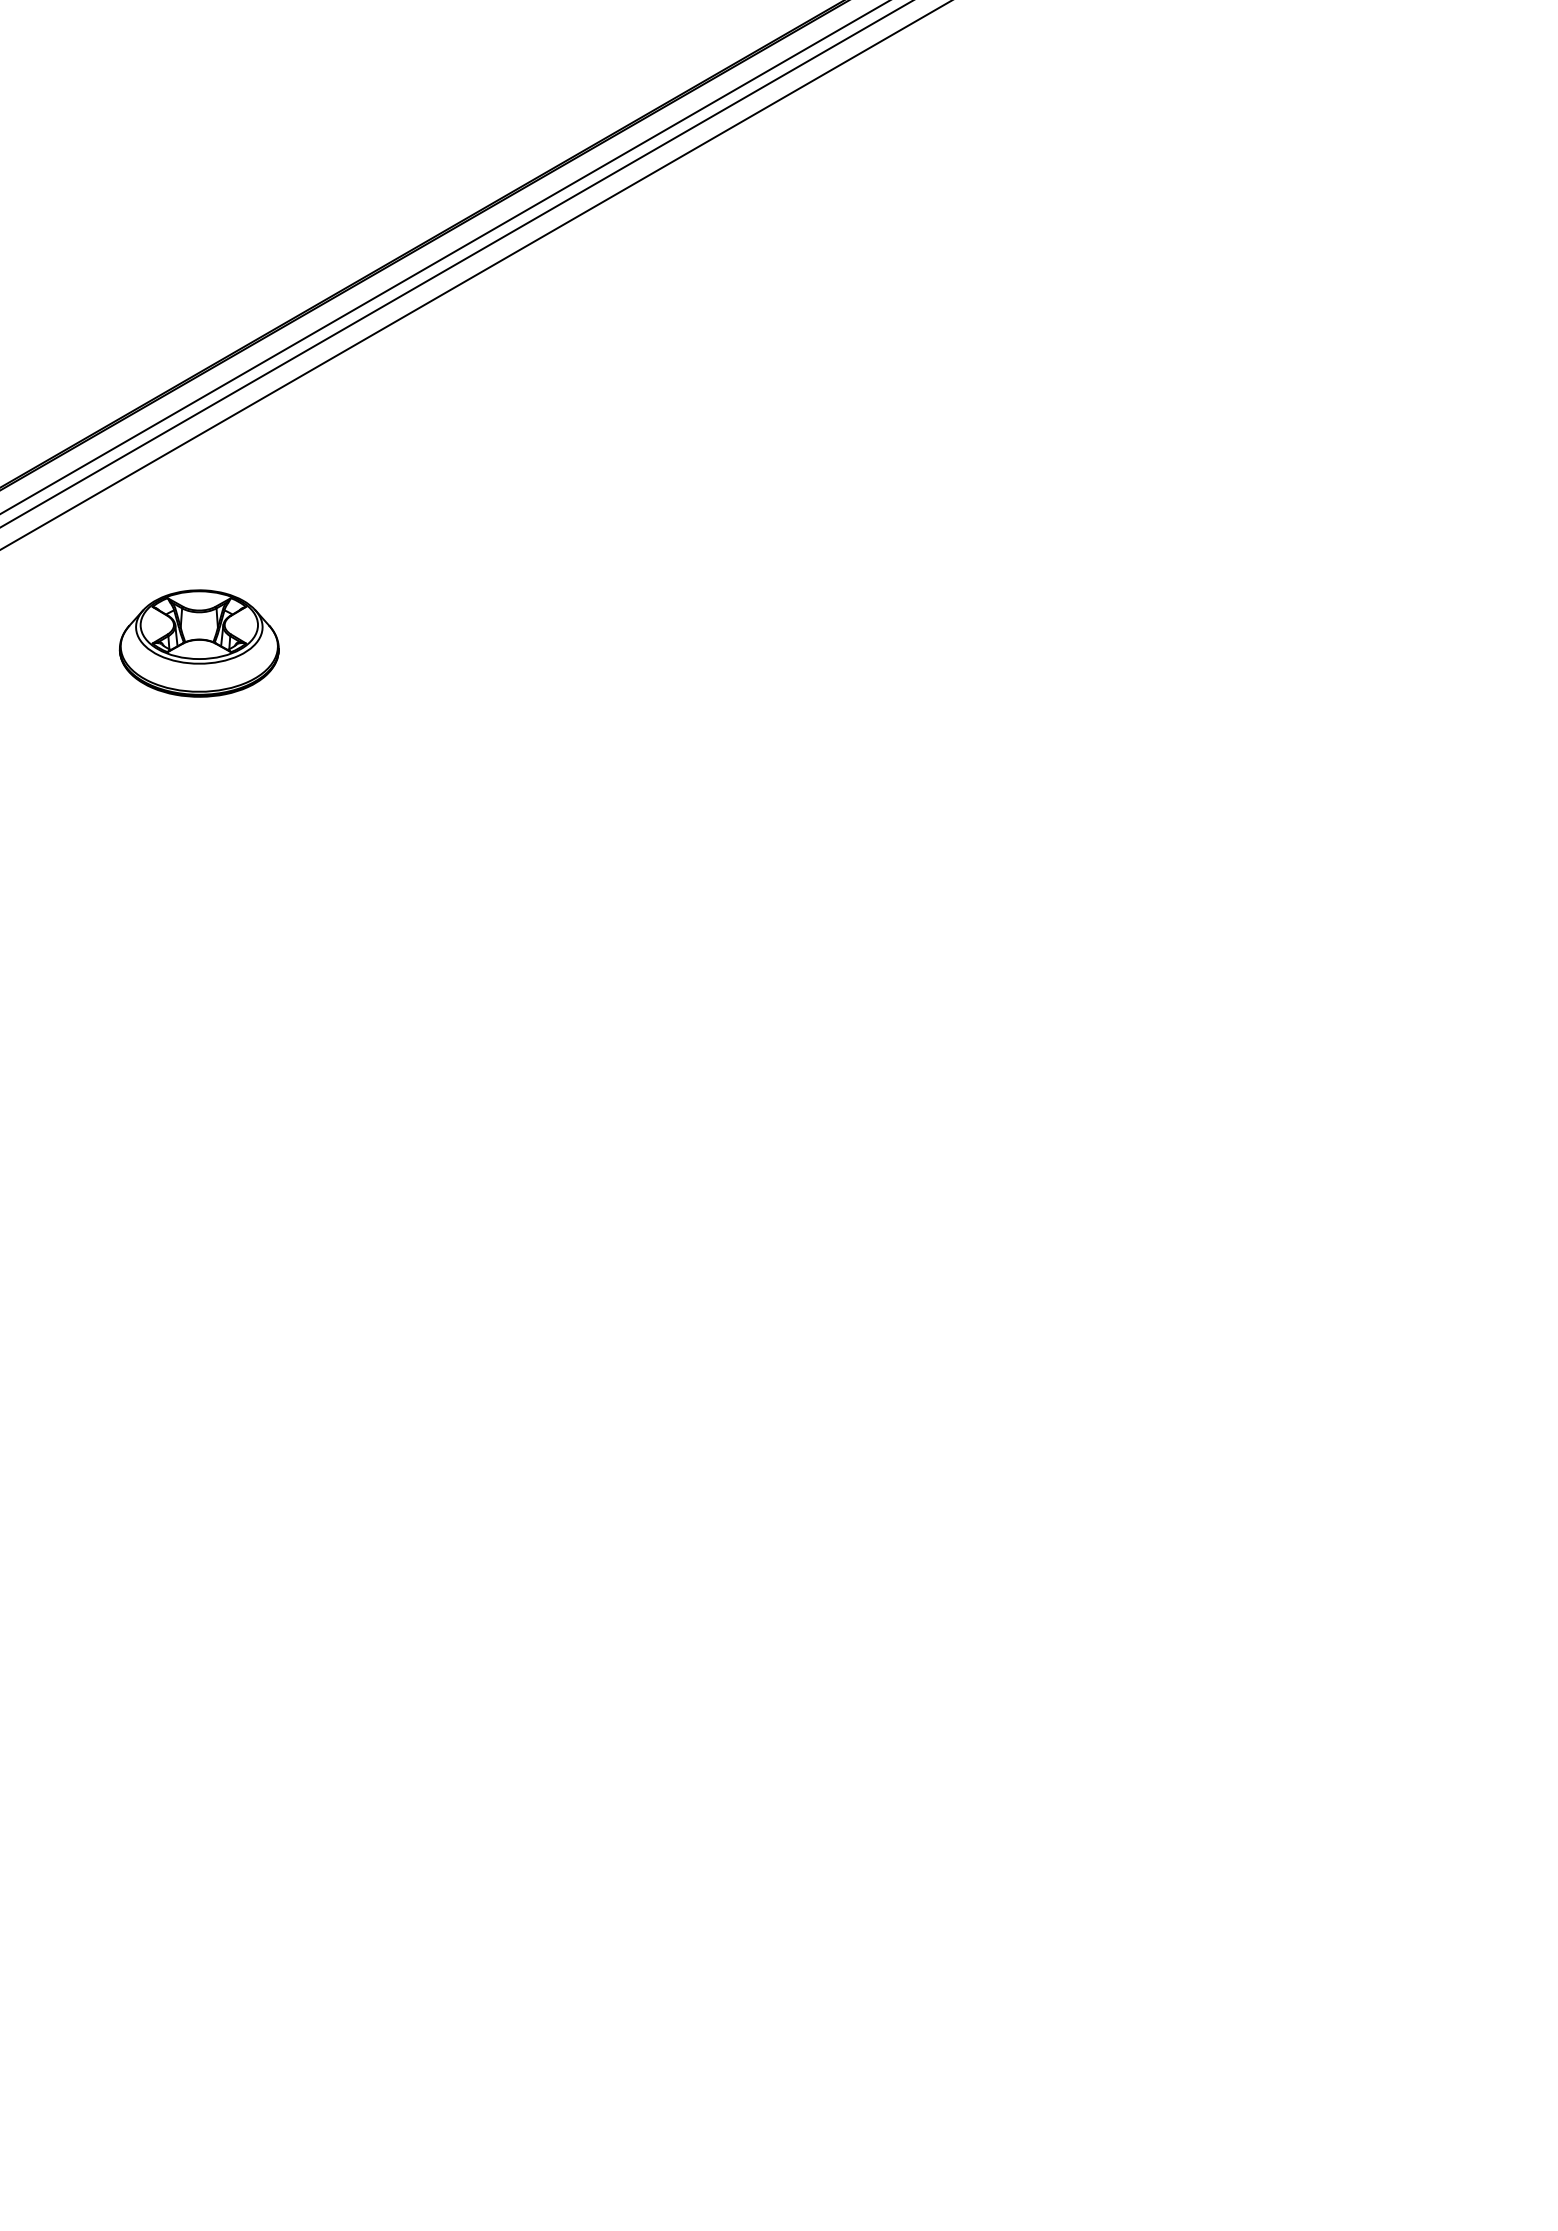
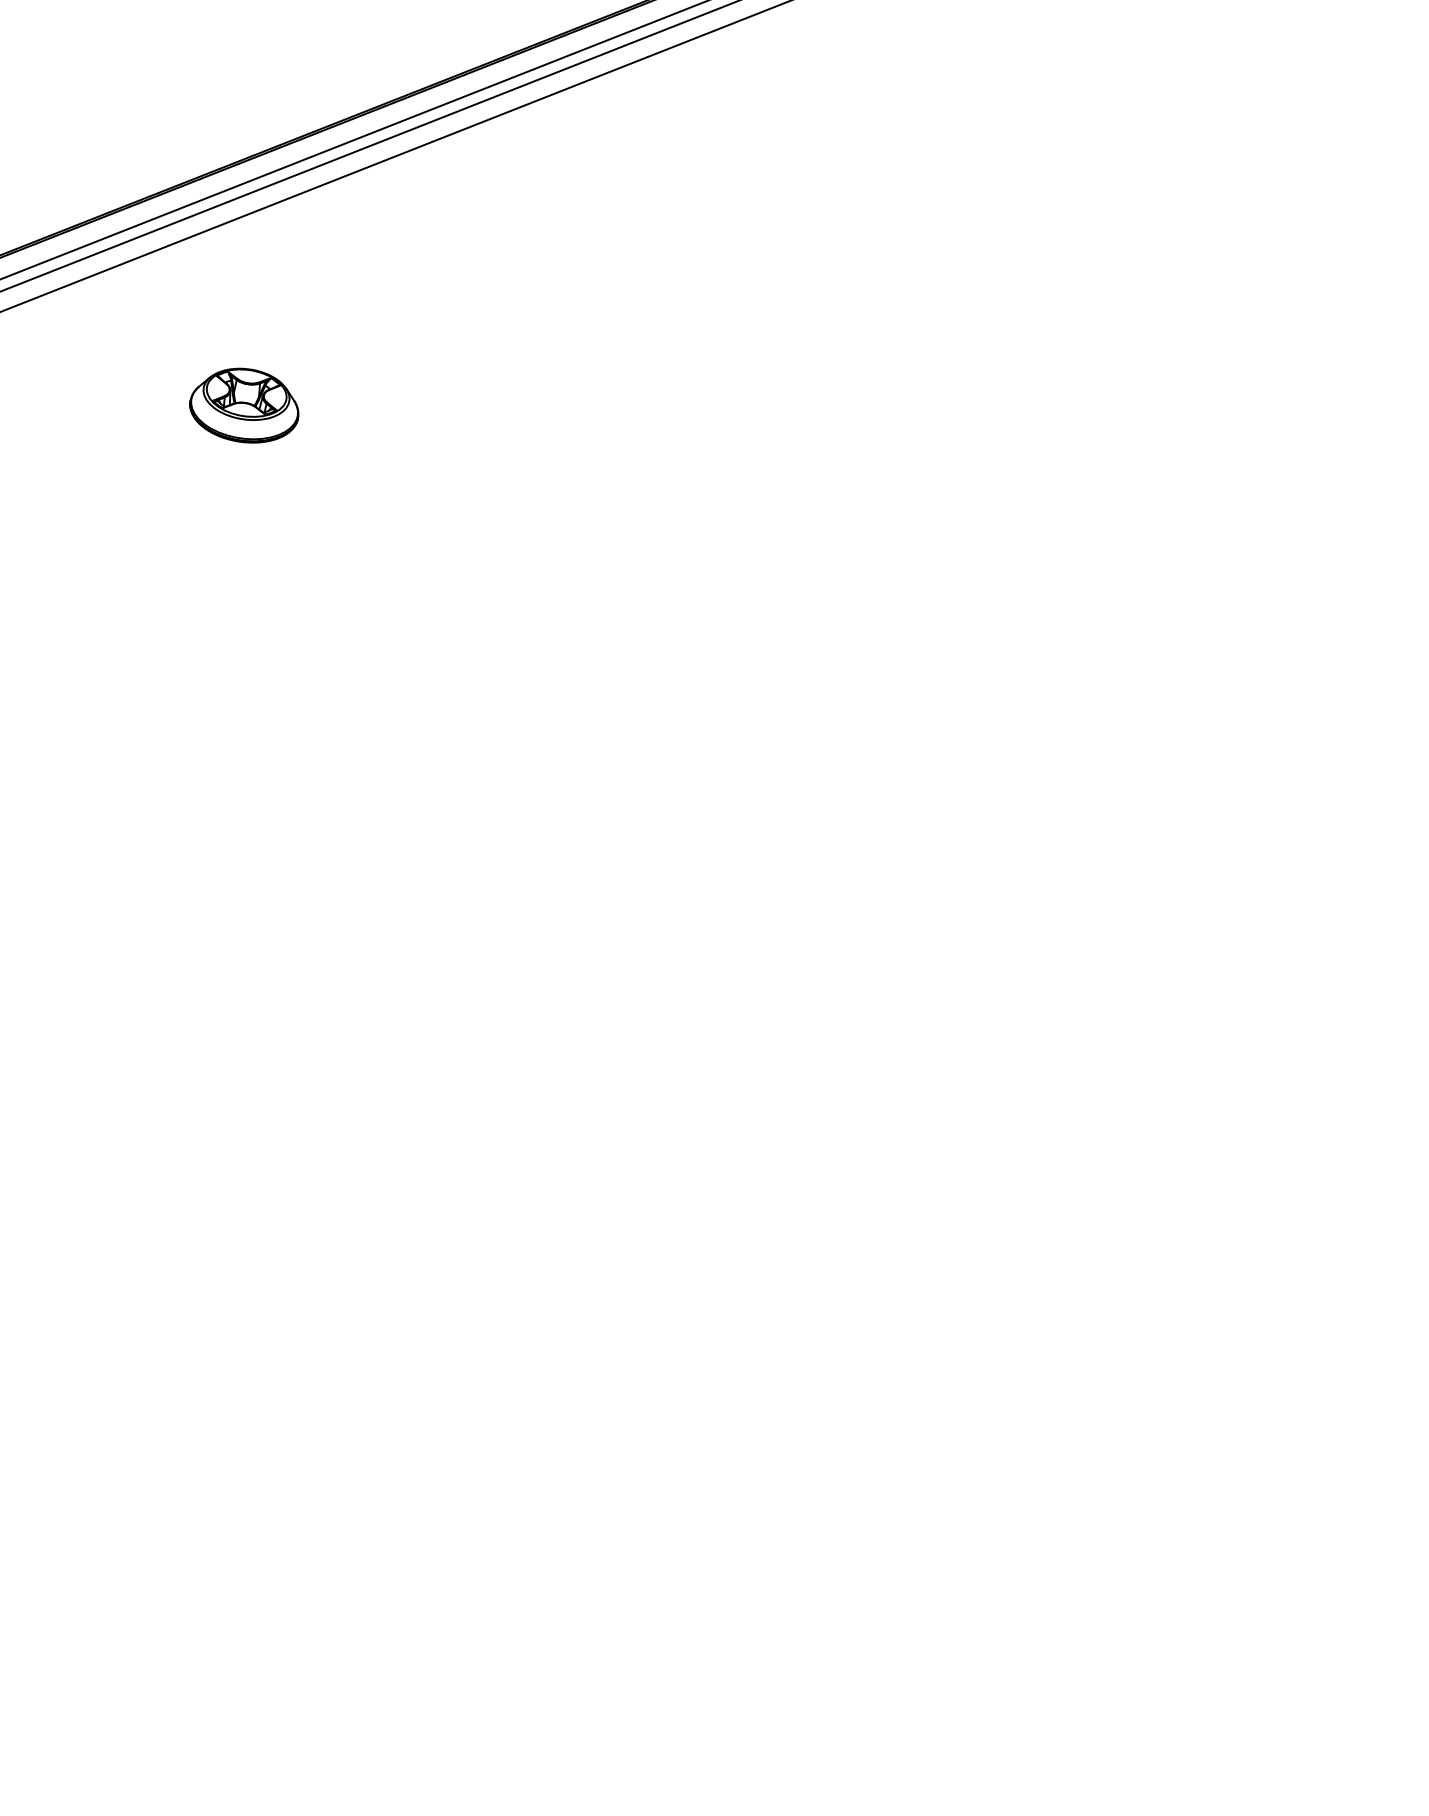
part: (198, 643) -> (244, 405), size x0.7

